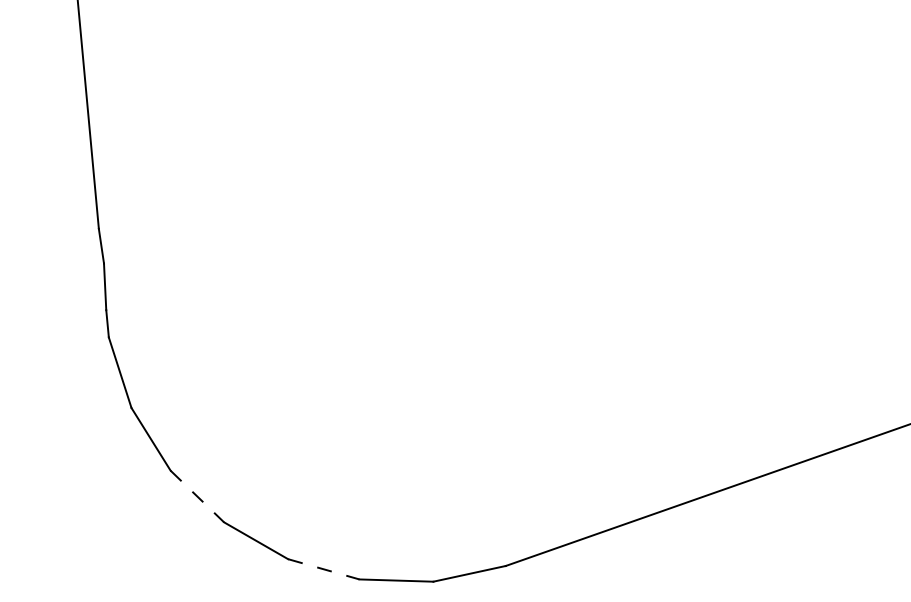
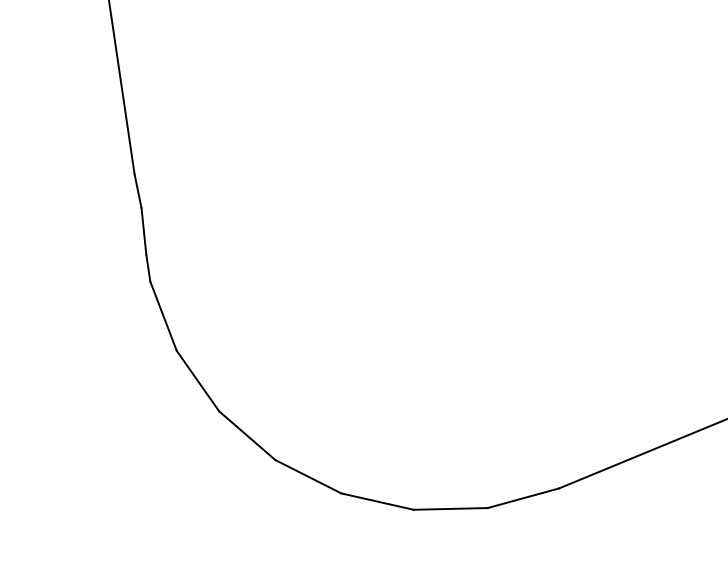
line: (197, 496) -> (247, 435), dashed -> solid
line: (324, 569) -> (378, 501), dashed -> solid

